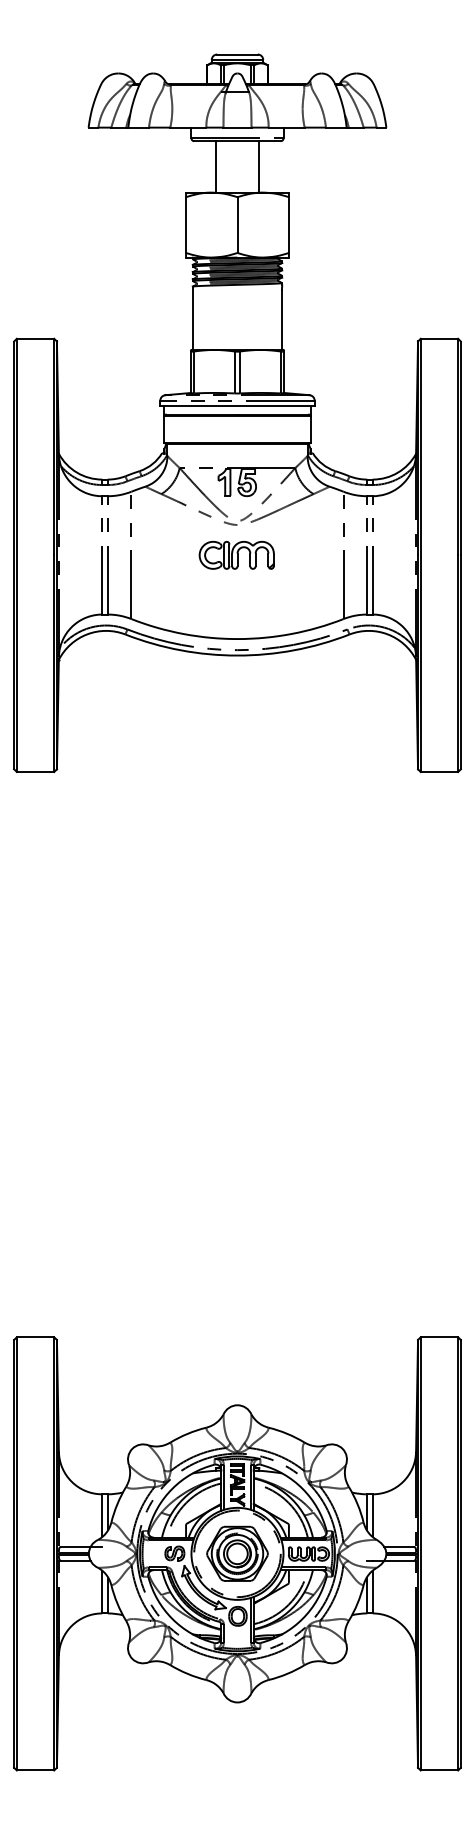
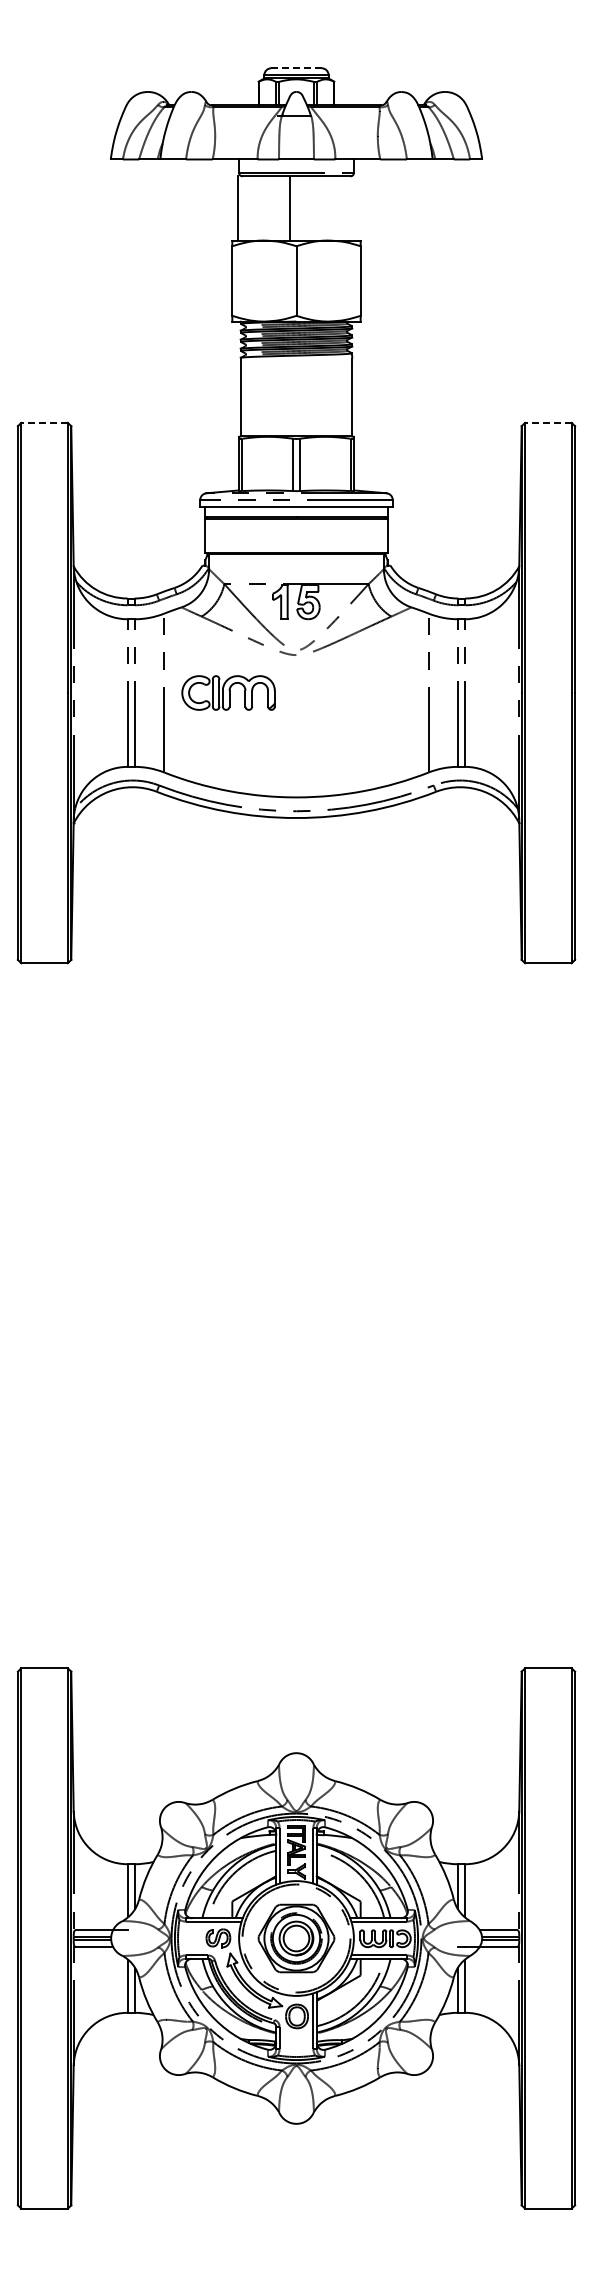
line: (237, 54) -> (296, 68), solid -> dashed
line: (215, 166) -> (238, 208), moved
line: (259, 166) -> (289, 208), moved
line: (35, 338) -> (44, 422), solid -> dashed
line: (438, 338) -> (547, 422), solid -> dashed
part: (236, 554) -> (228, 692), moved

